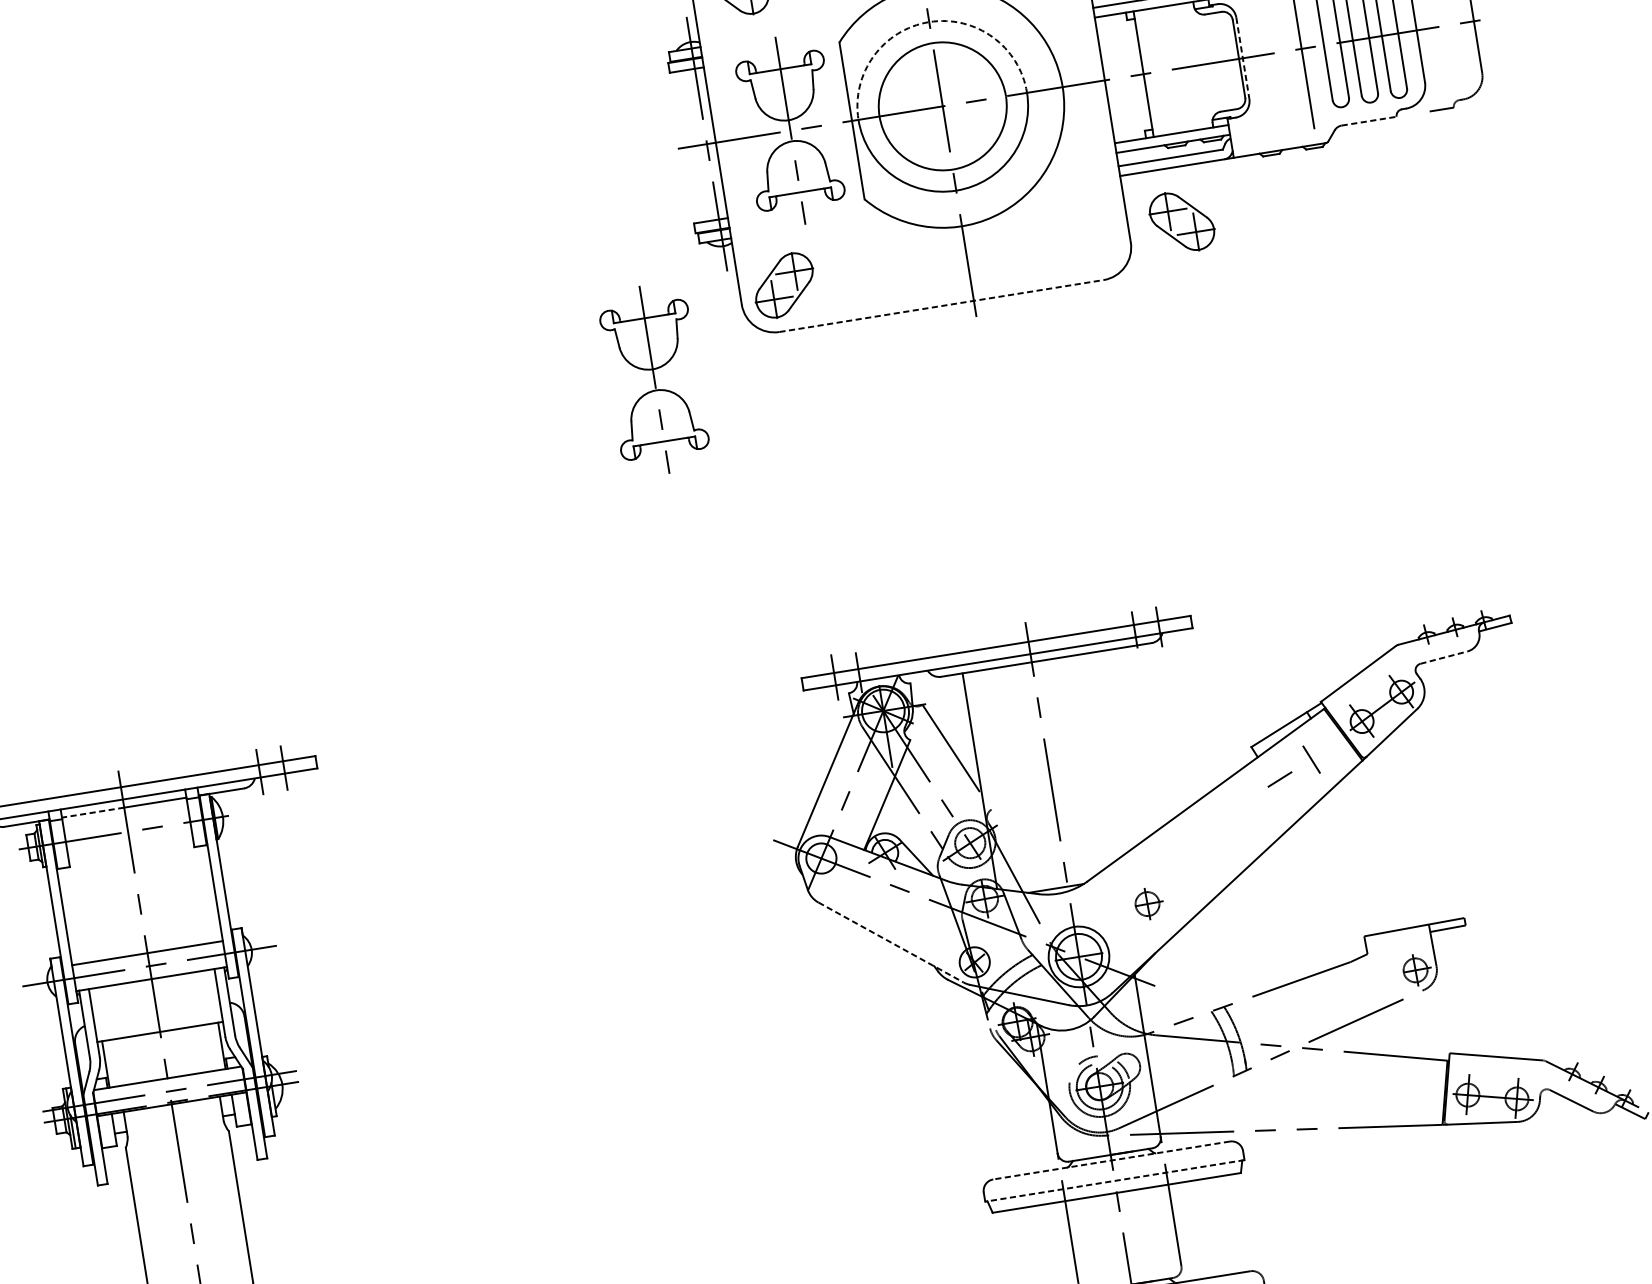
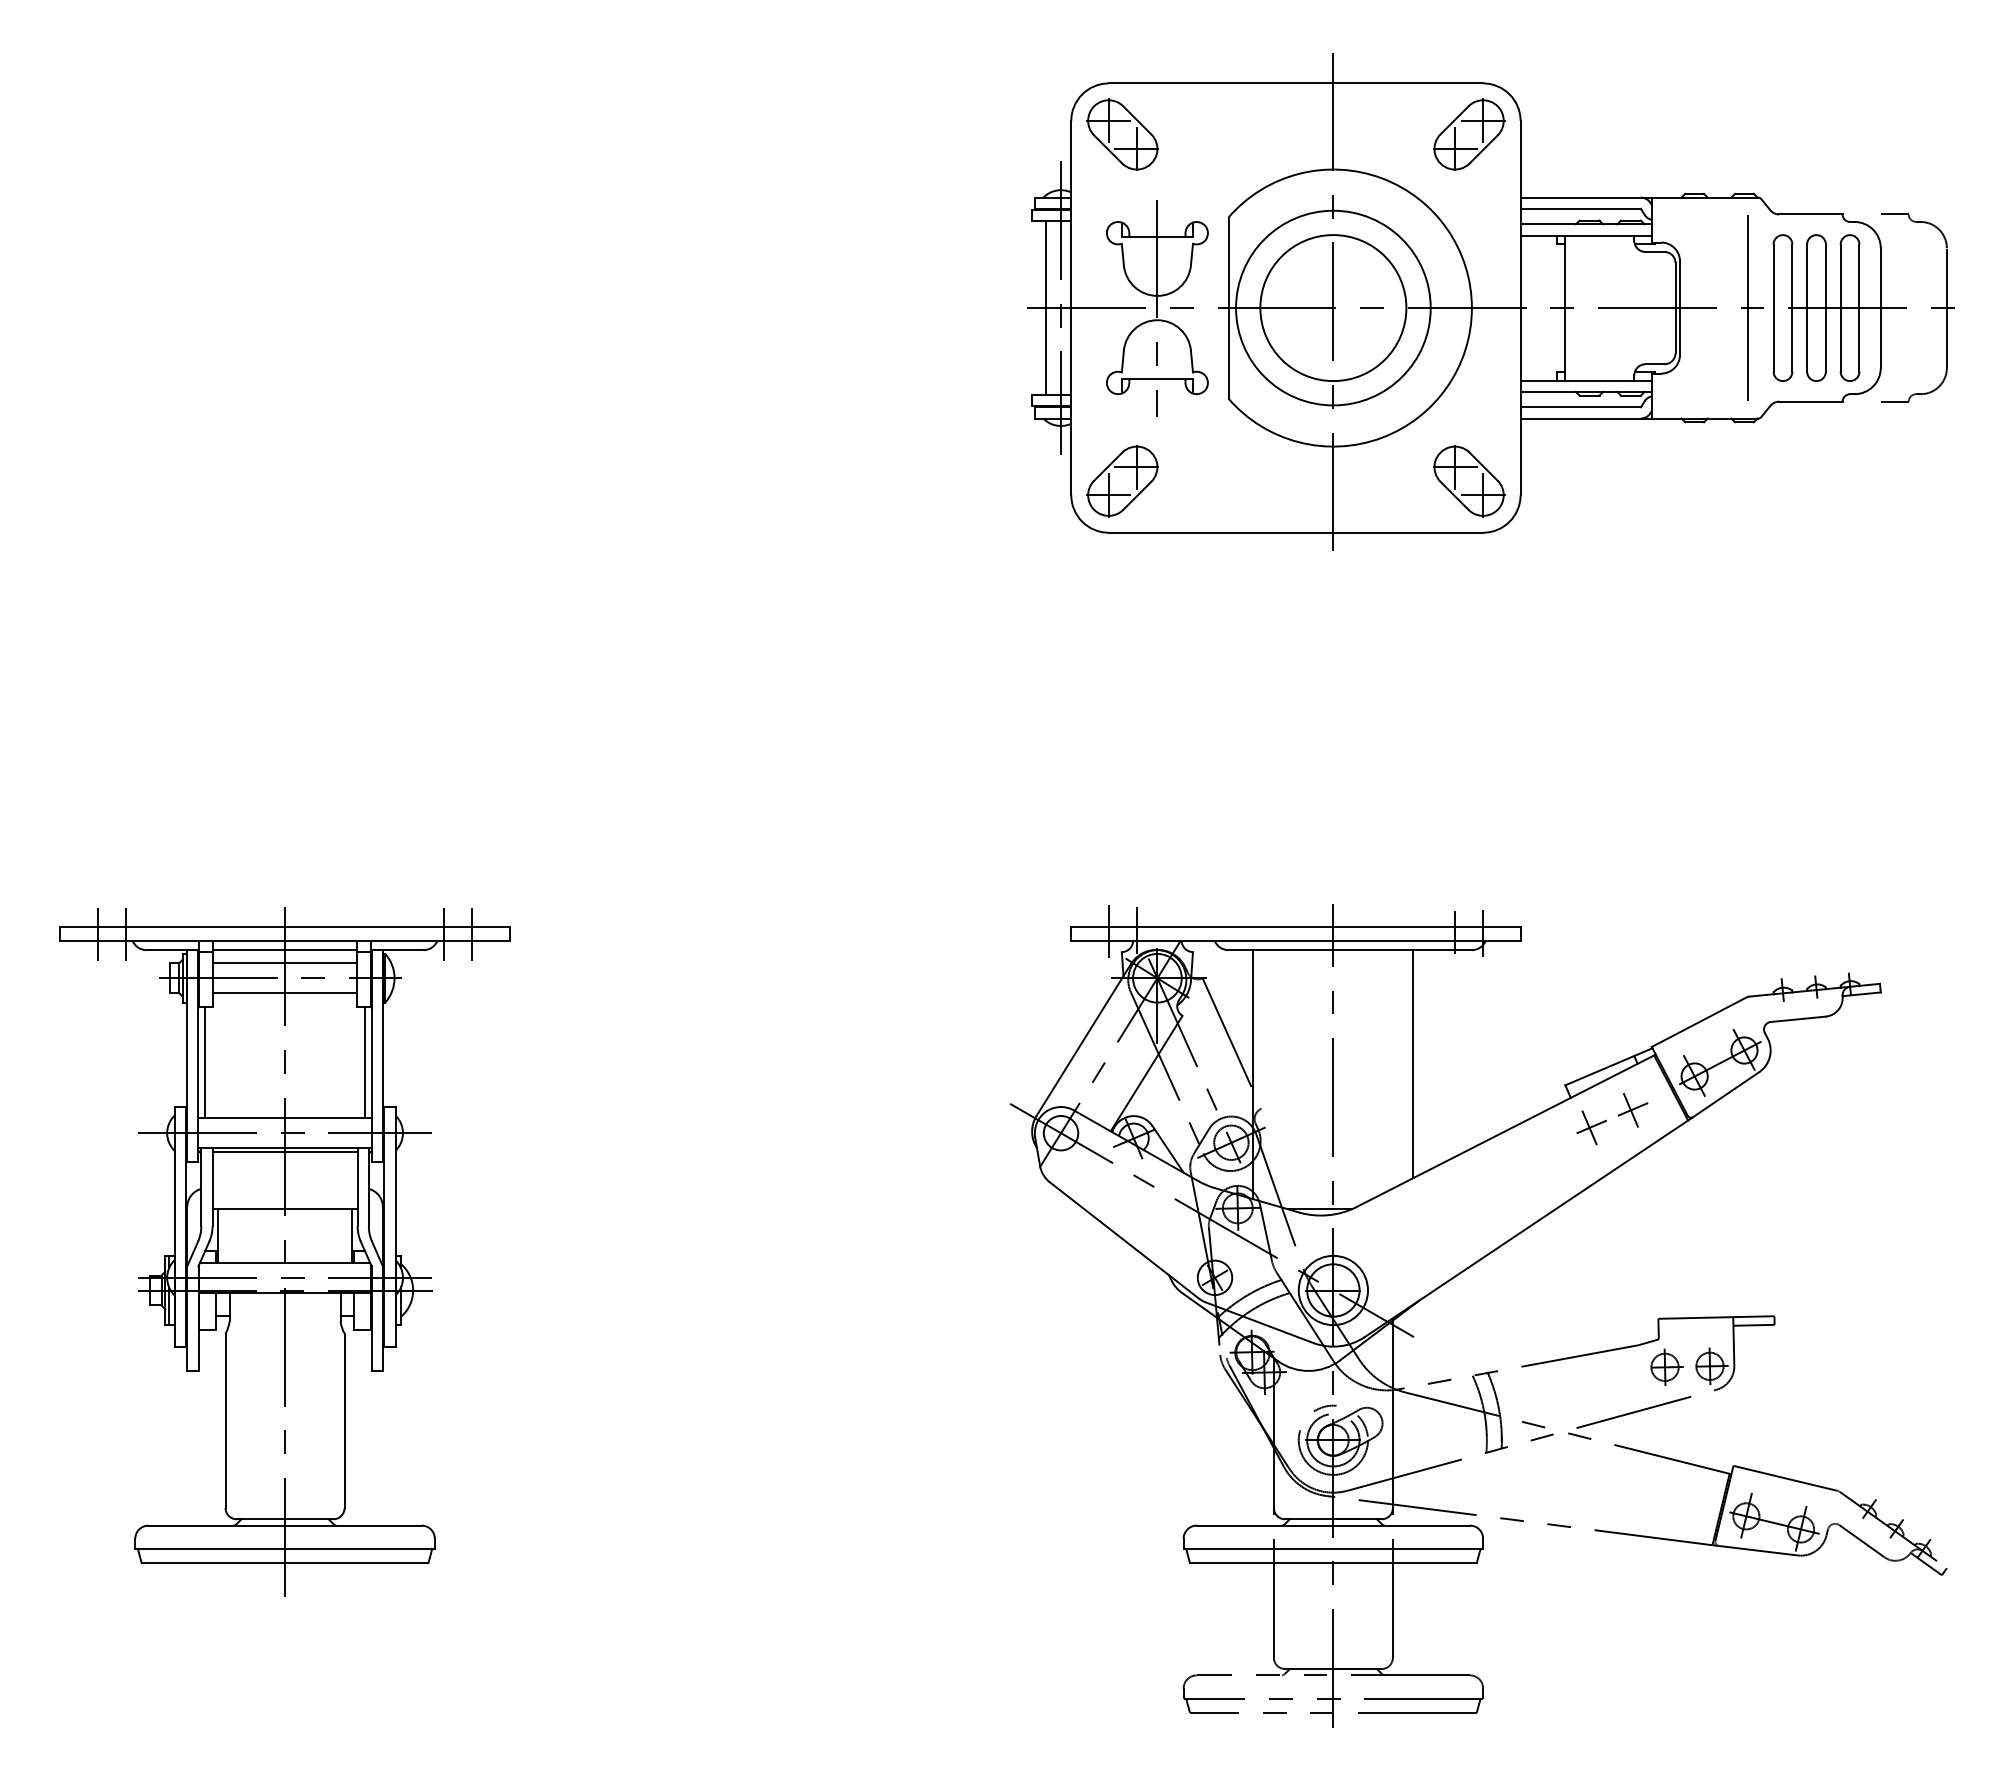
arc: (929, 21) -> (1333, 210), dashed -> solid
line: (1243, 58) -> (1680, 308), dashed -> solid
line: (1368, 121) -> (1810, 401), dashed -> solid
line: (694, 146) -> (1046, 308), added
part: (1182, 221) -> (1469, 481), moved
line: (941, 305) -> (1296, 532), dashed -> solid
part: (654, 380) -> (959, 564), removed
line: (1444, 657) -> (1798, 1019), dashed -> solid
line: (1117, 750) -> (1413, 1064), added
line: (1312, 758) -> (1632, 1109), added
line: (1278, 780) -> (1589, 1127), added
line: (93, 812) -> (249, 950), dashed -> solid
line: (125, 819) -> (284, 963), added
line: (129, 845) -> (284, 993), added
line: (209, 893) -> (365, 1062), added
part: (1148, 903) -> (1666, 1366), moved
line: (70, 915) -> (205, 1062), added
line: (891, 942) -> (1124, 1240), dashed -> solid
line: (151, 982) -> (284, 1151), added
line: (1111, 1160) -> (1333, 1525), dashed -> solid
line: (1115, 1181) -> (1333, 1549), dashed -> solid

